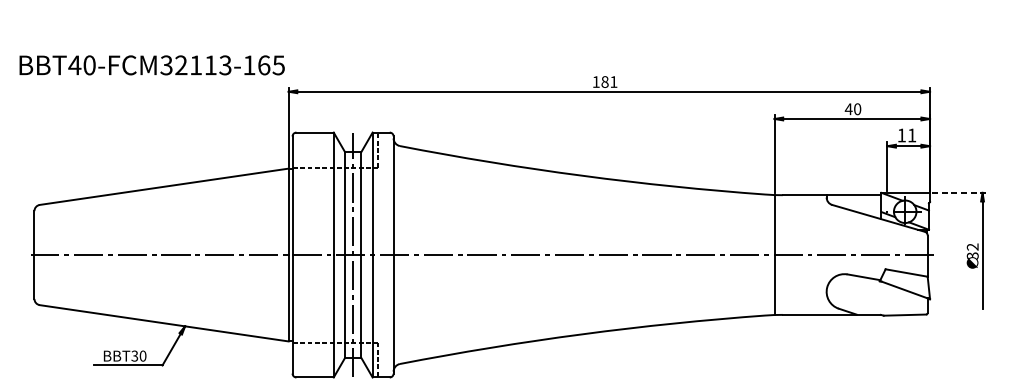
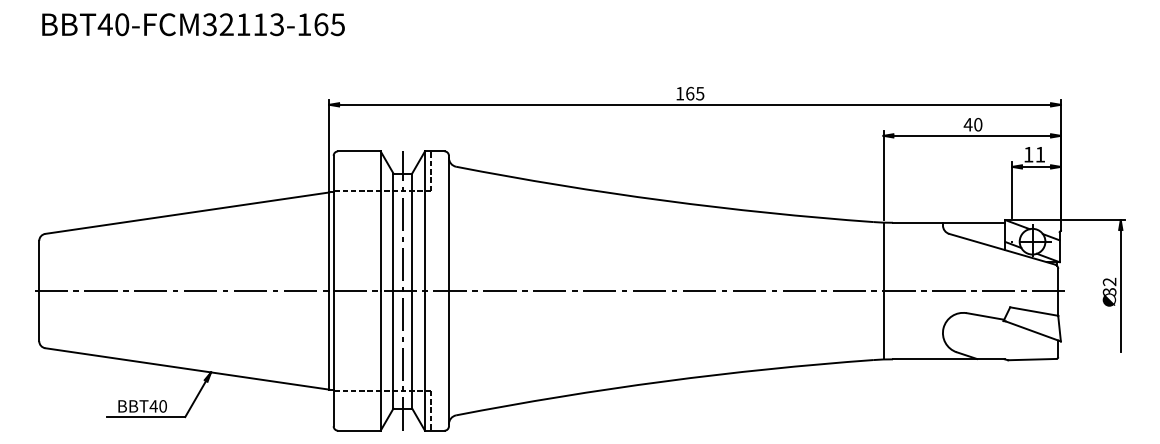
text: (152, 65) -> (193, 24), moved
text: (609, 81) -> (695, 93), 181 -> 165
line: (959, 193) -> (1094, 220), dashed -> solid
text: (134, 356) -> (153, 406), BBT30 -> BBT40

